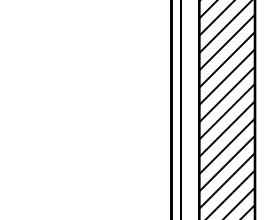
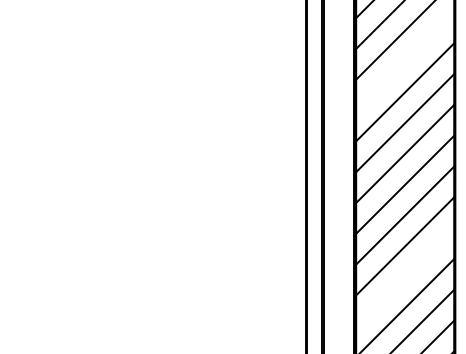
line: (226, 59) -> (404, 60), removed
line: (226, 180) -> (404, 276), removed

